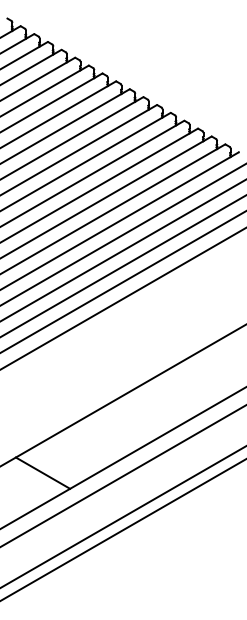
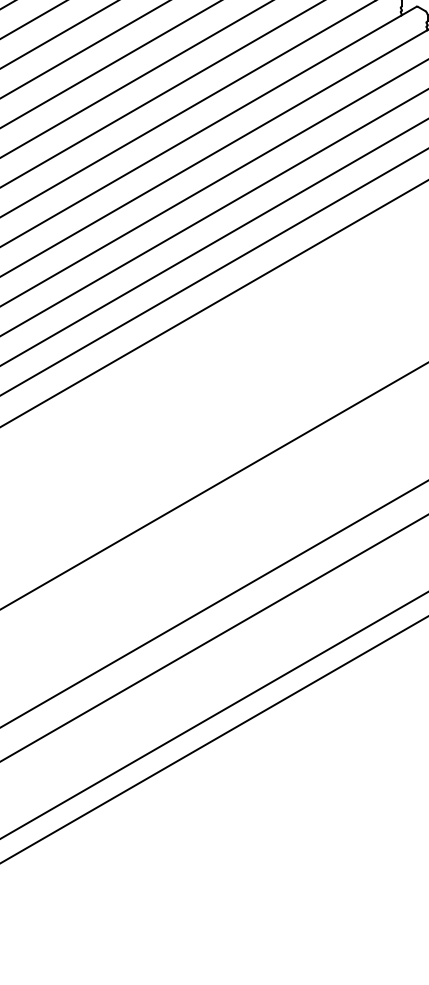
line: (42, 472) -> (72, 625), removed

